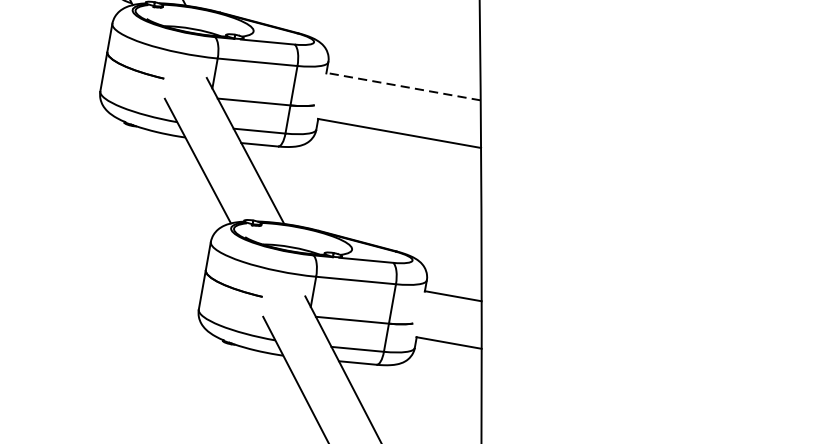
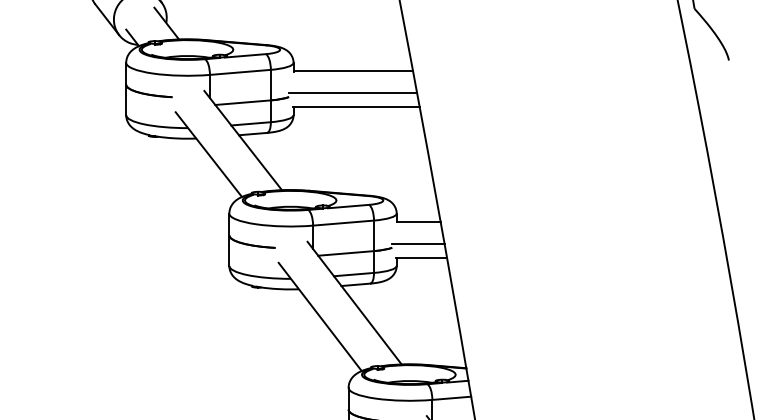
line: (403, 87) -> (353, 71), dashed -> solid
line: (397, 113) -> (352, 92), added
line: (446, 323) -> (417, 243), added

